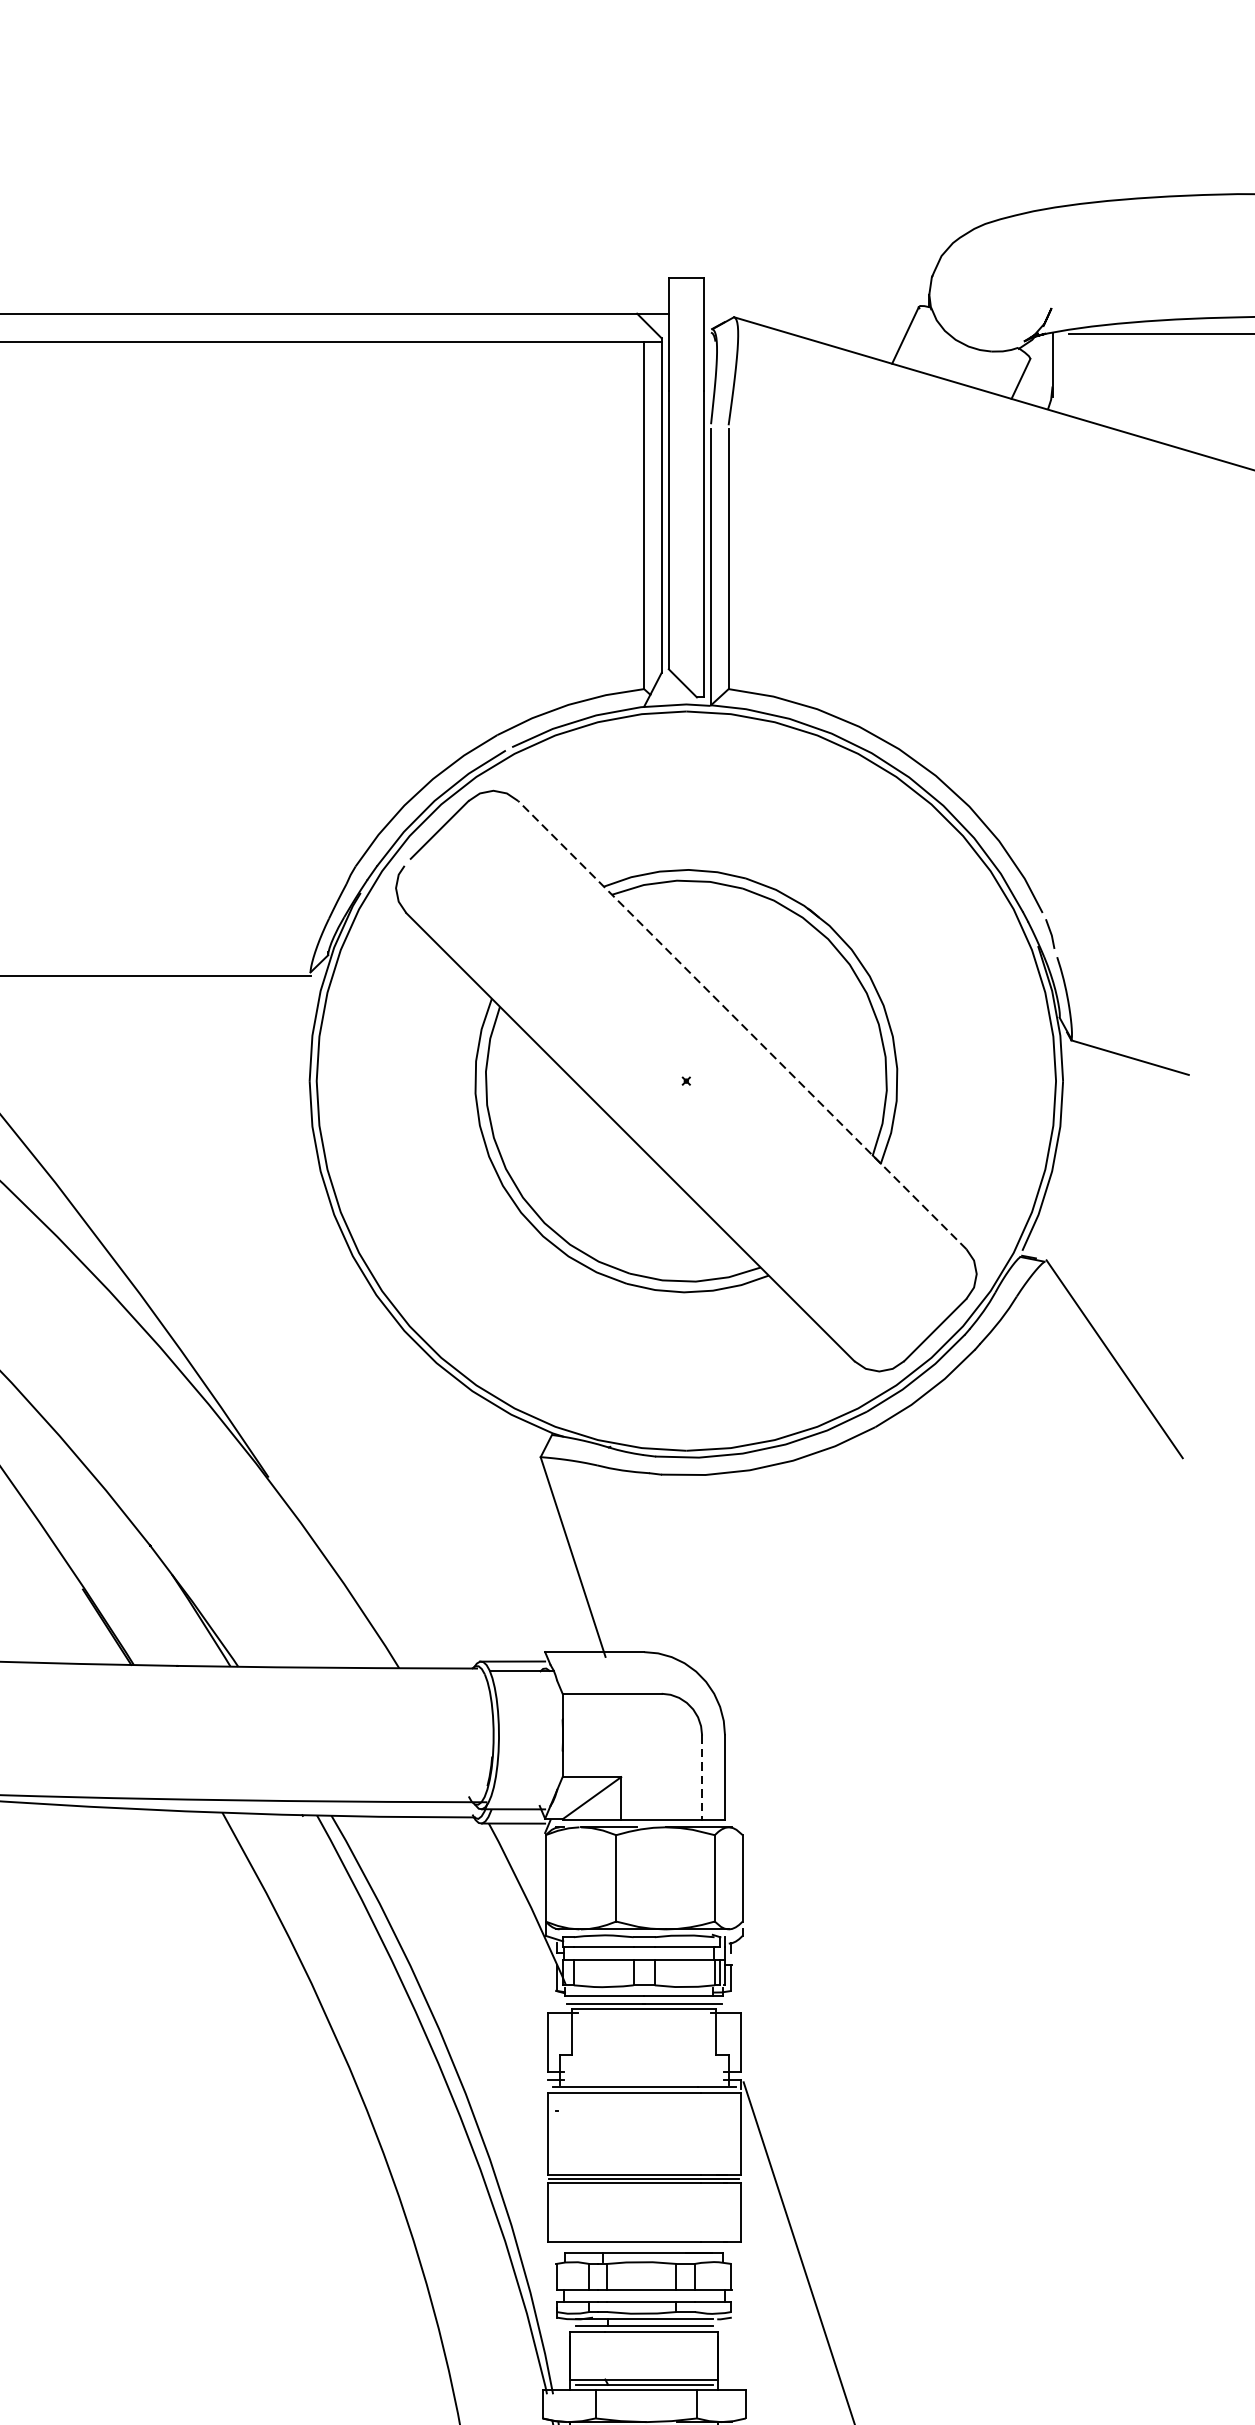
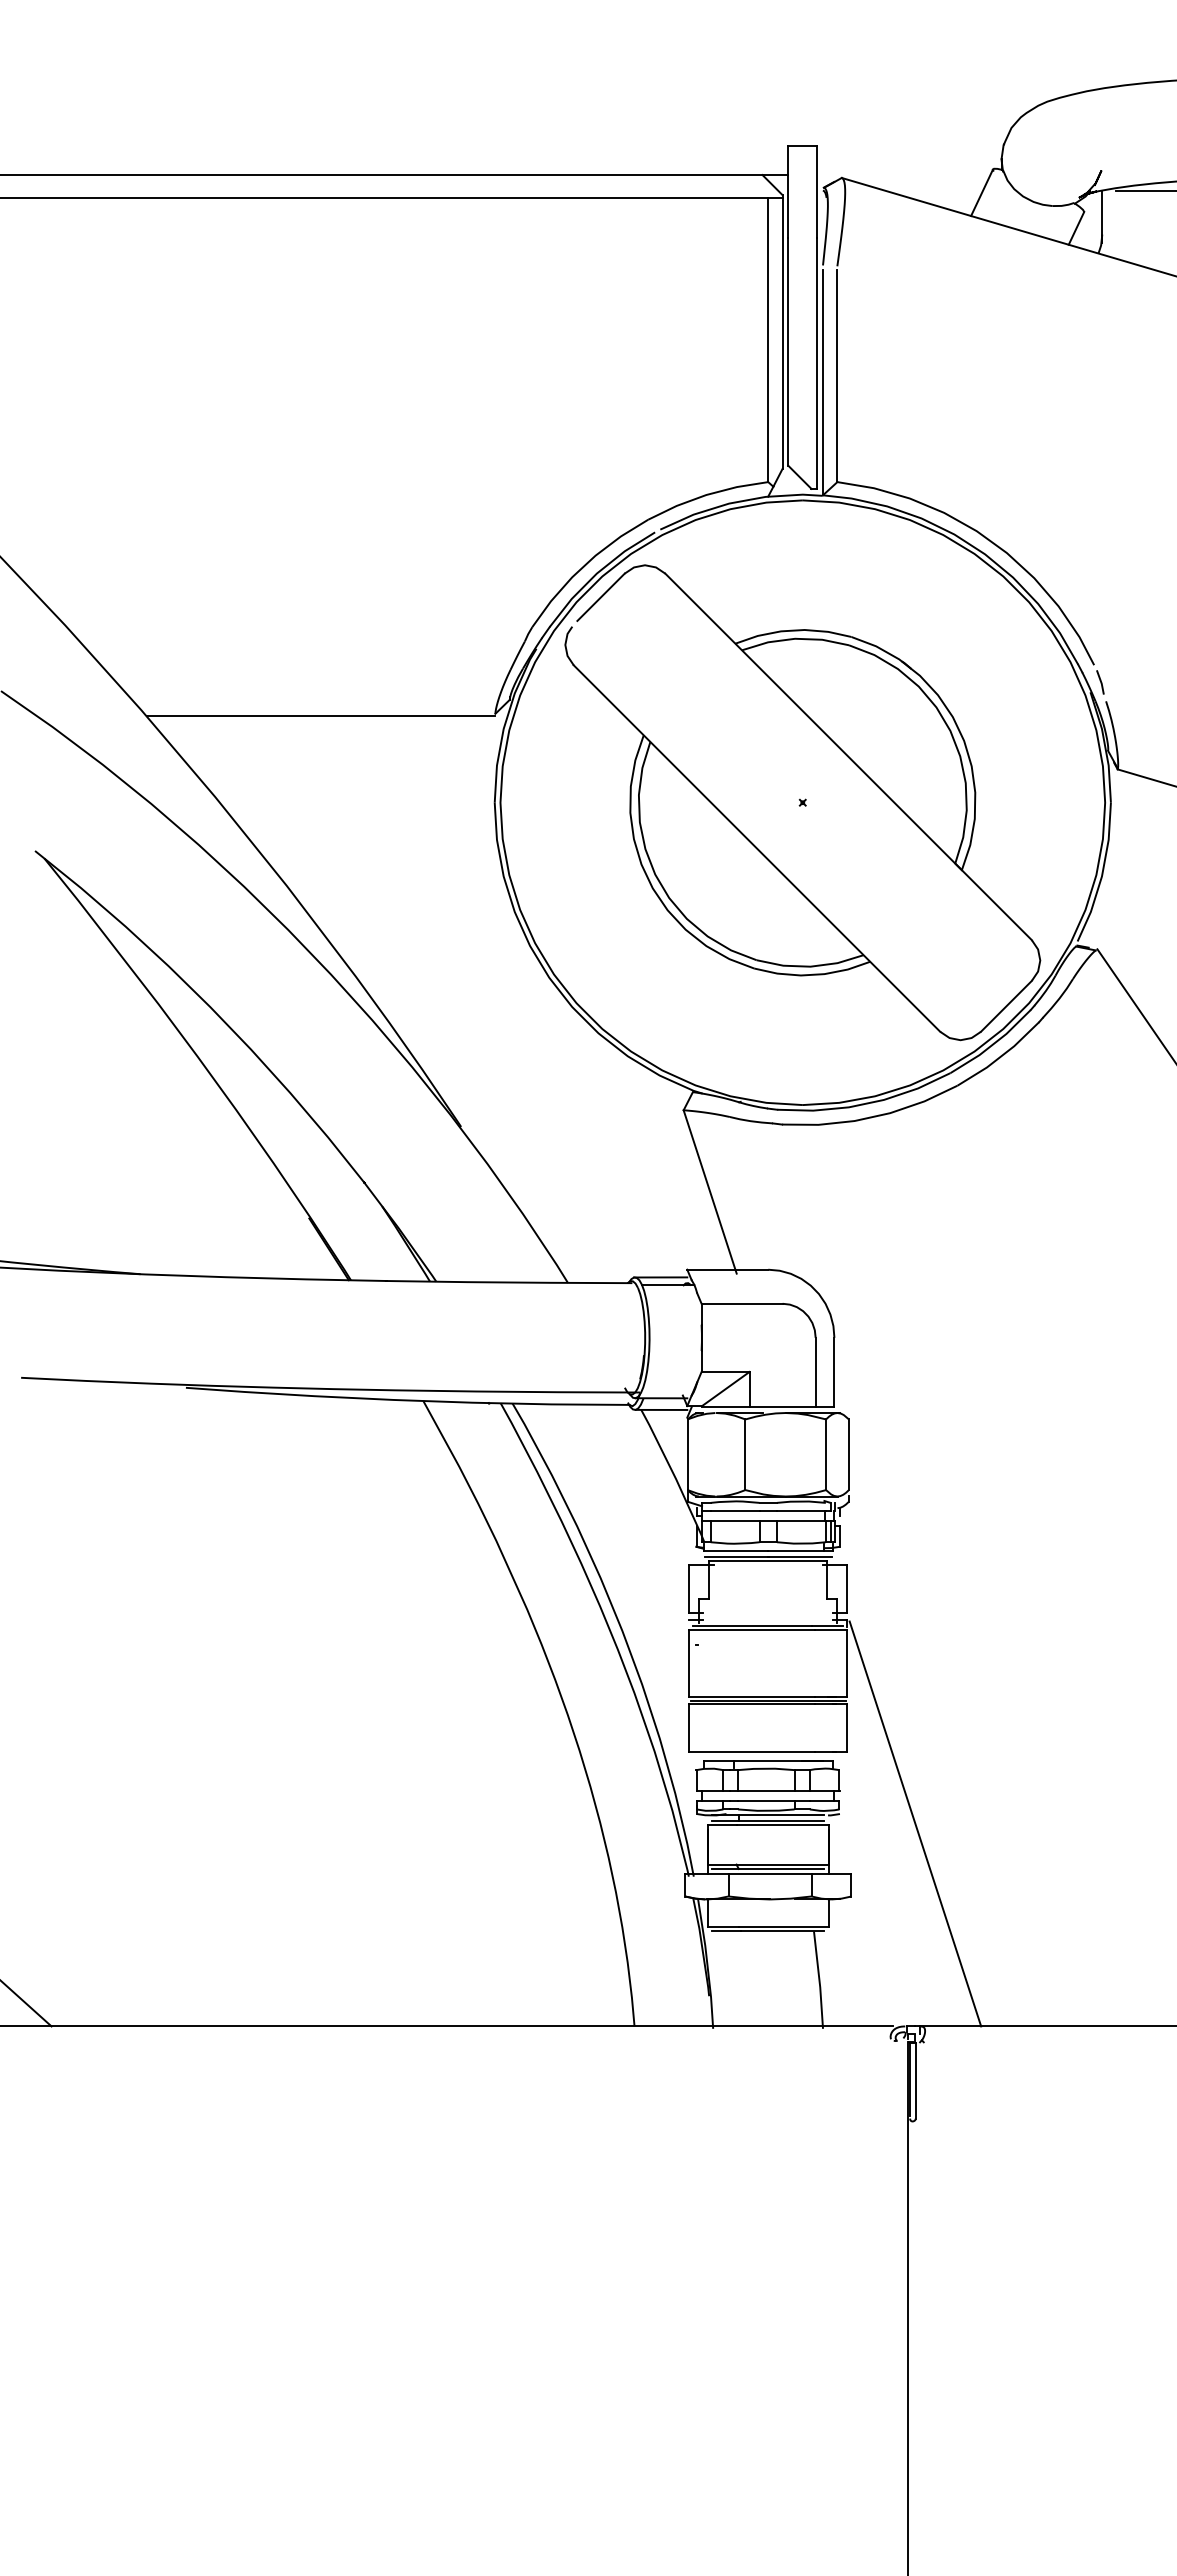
line: (742, 1024) -> (848, 756), dashed -> solid
line: (701, 1777) -> (815, 1372), dashed -> solid

